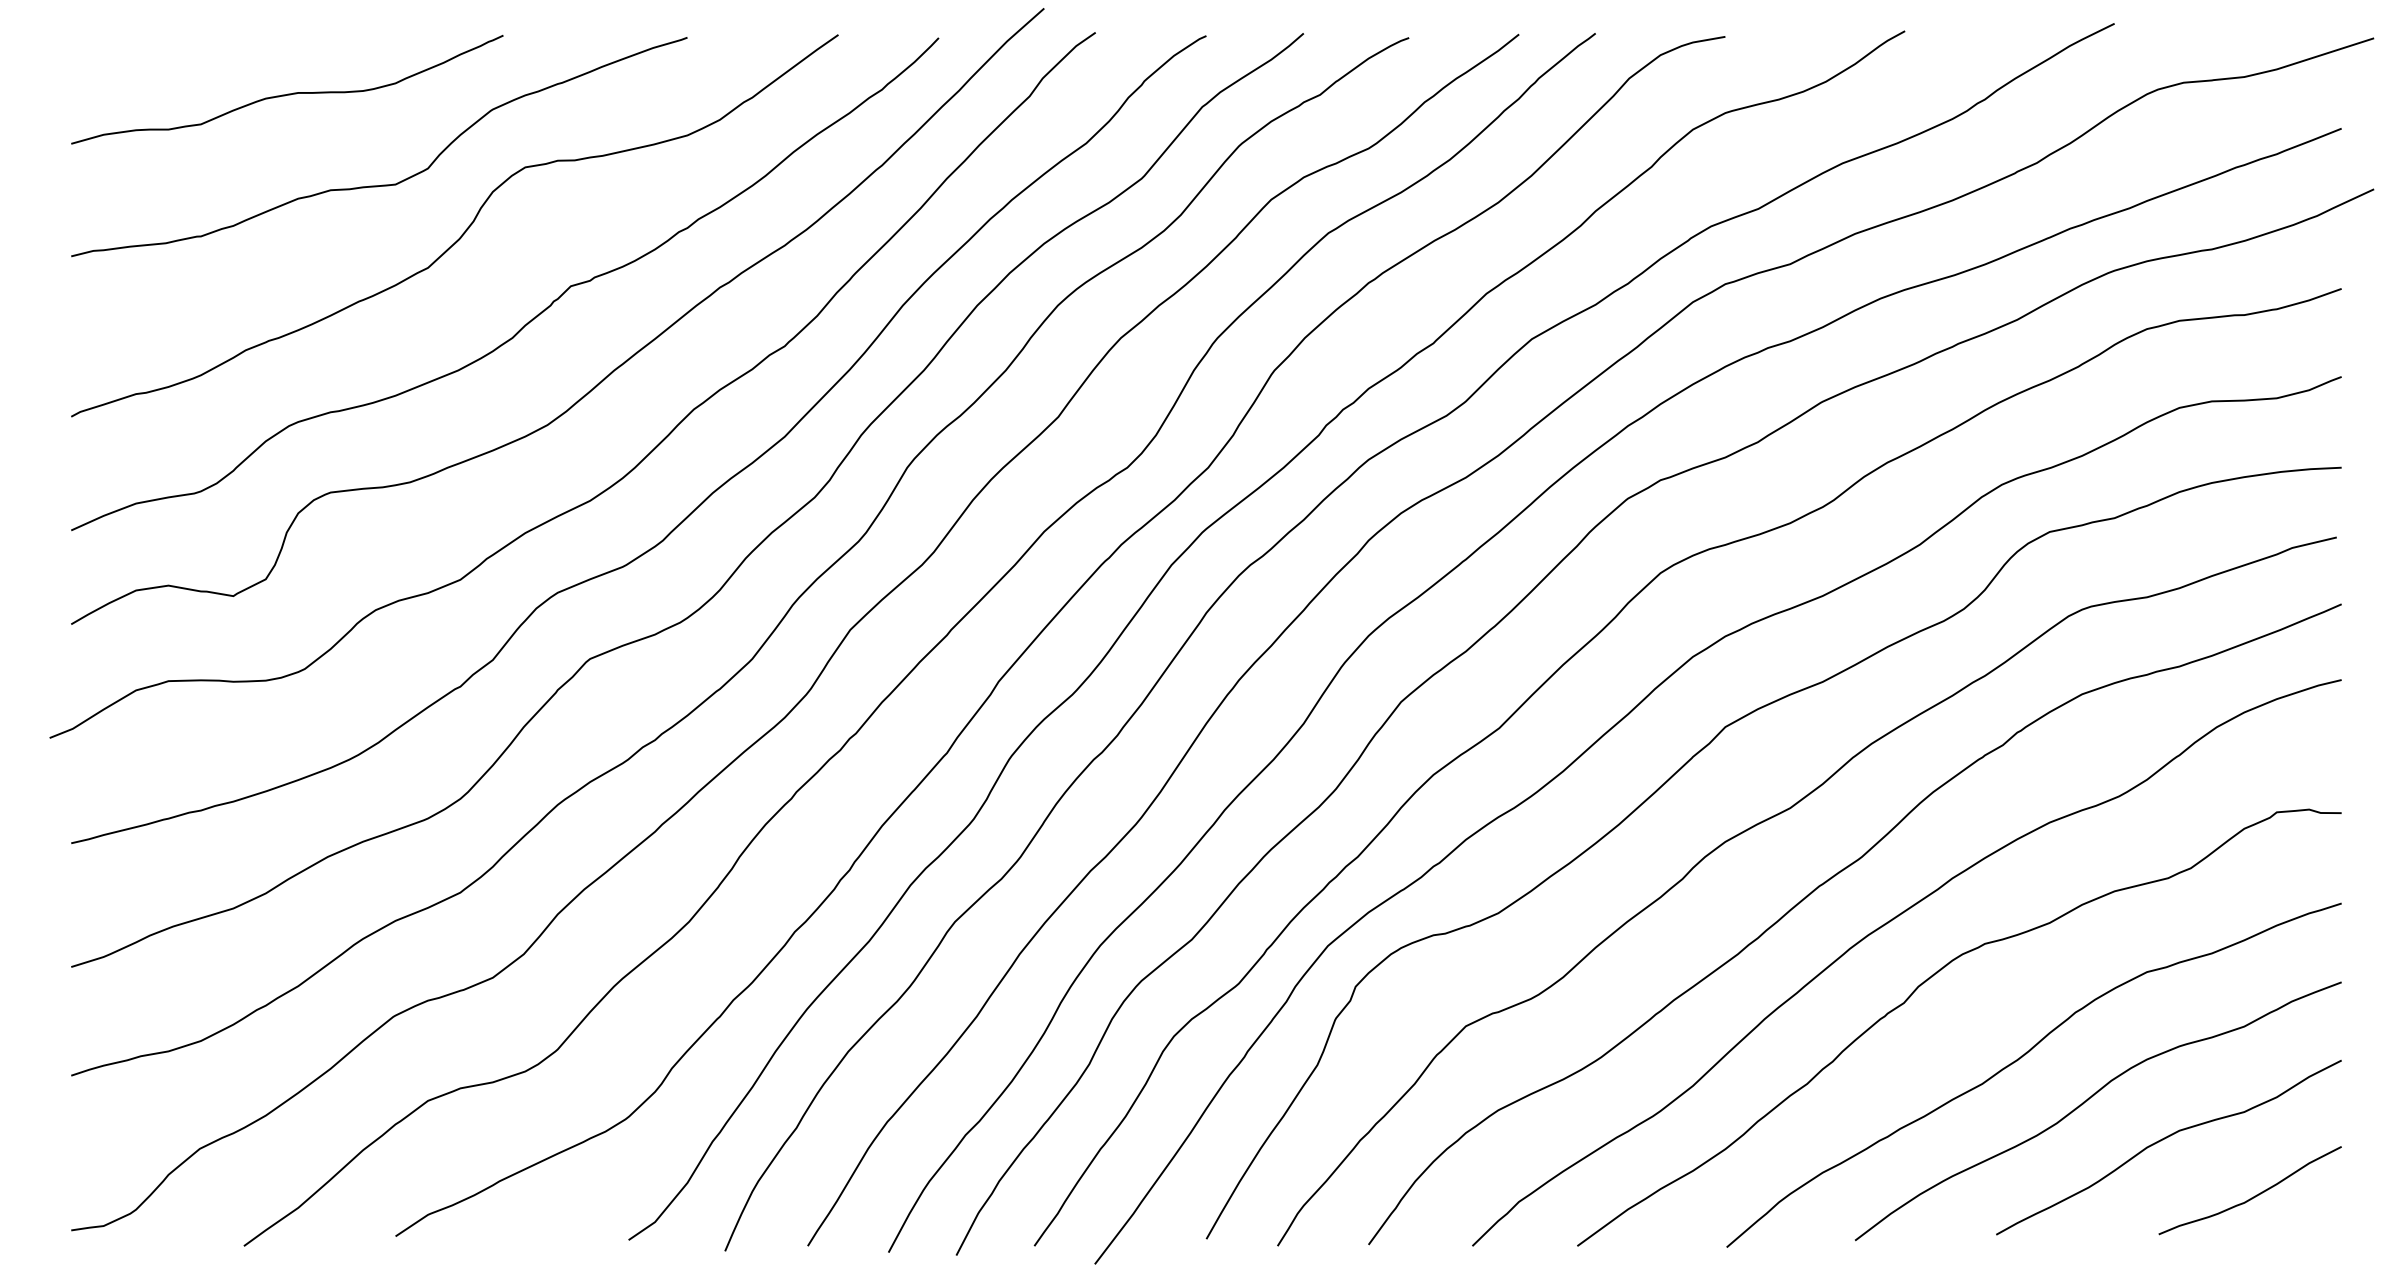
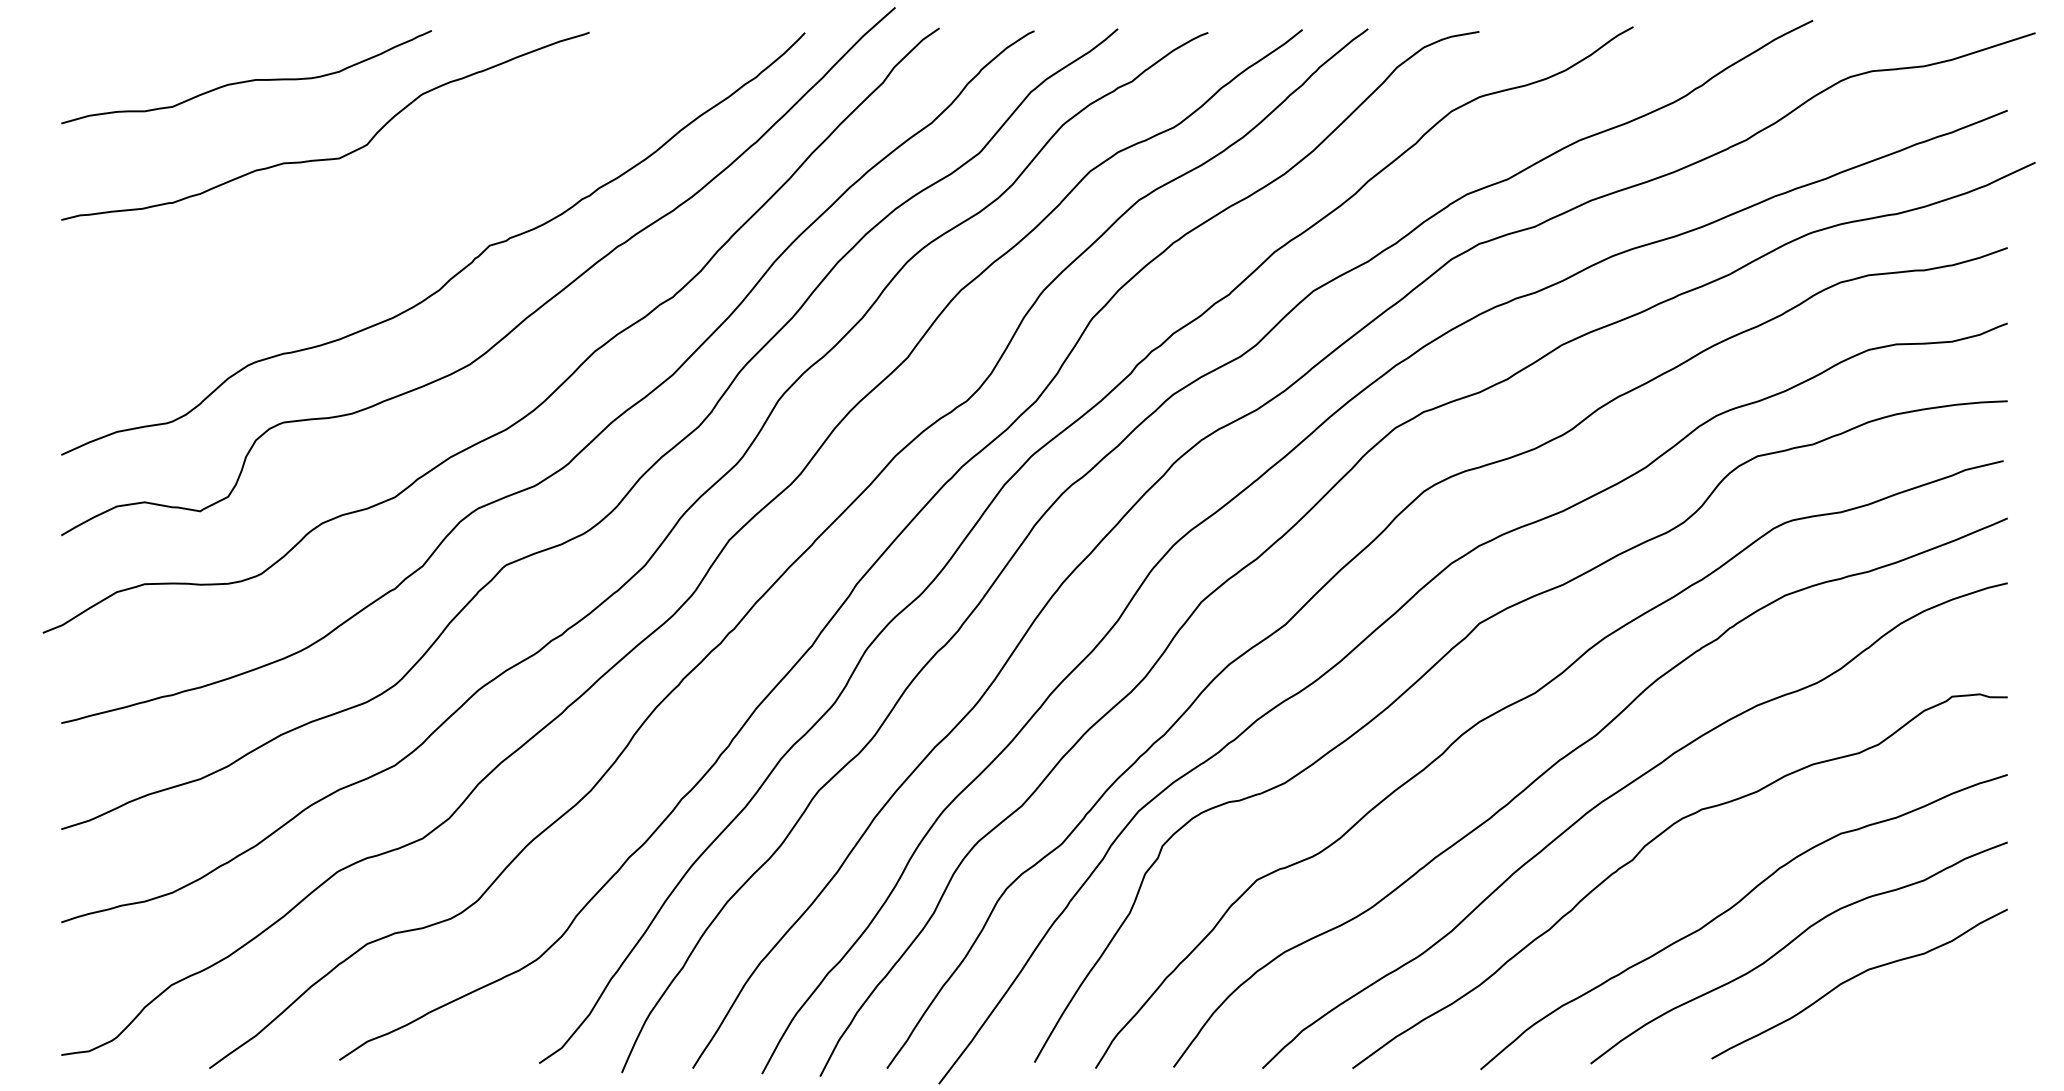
curve: (462, 233) -> (396, 200), removed
curve: (2253, 1196) -> (1932, 1026), removed

